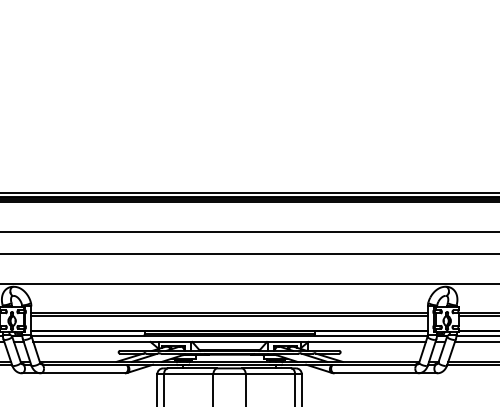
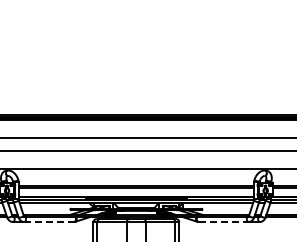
line: (83, 372) -> (49, 221), solid -> dashed
line: (377, 372) -> (224, 221), solid -> dashed

